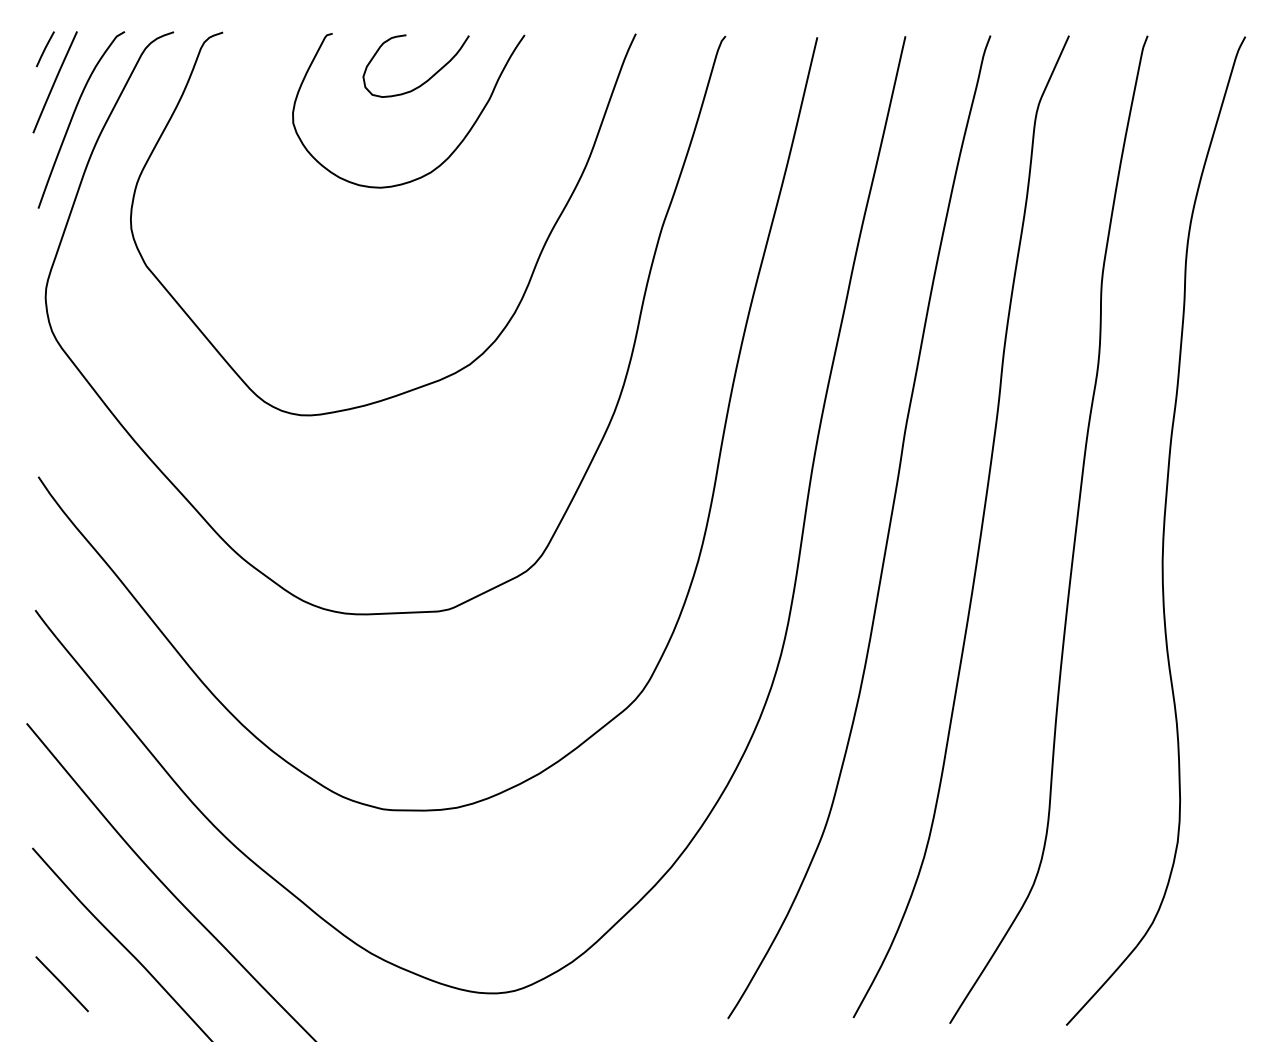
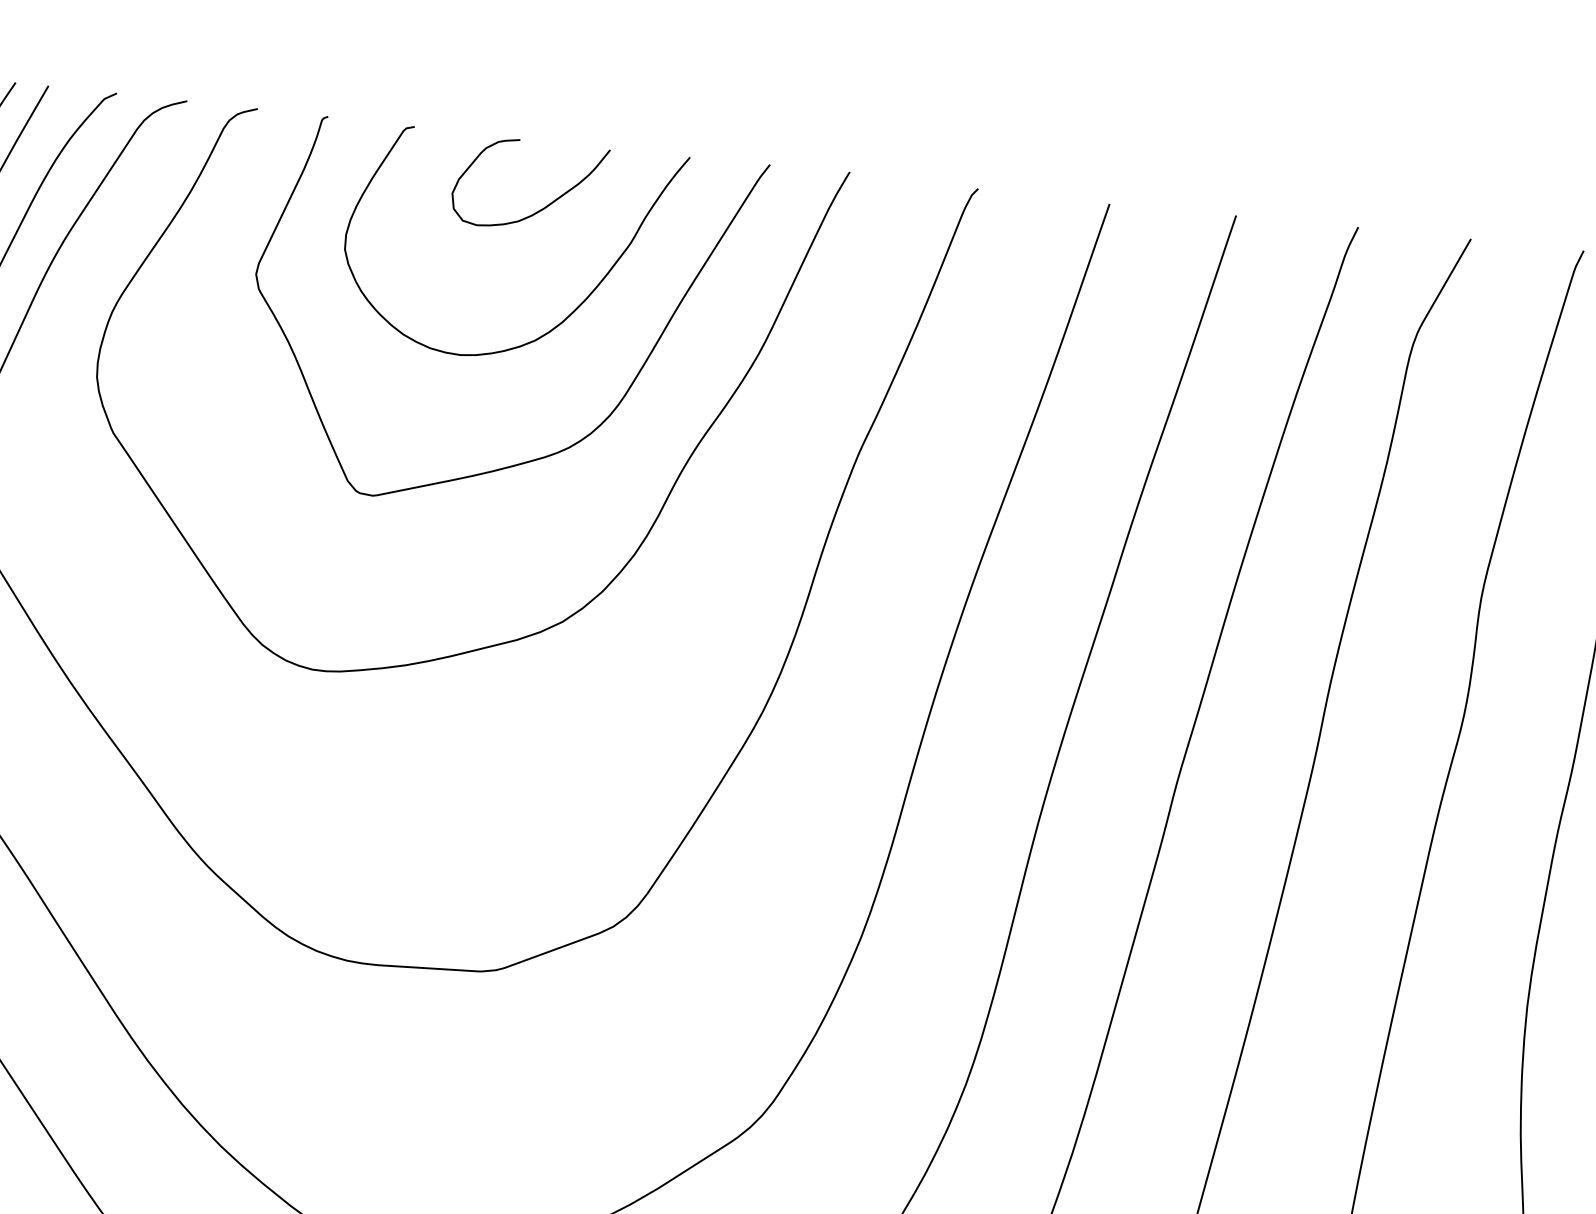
curve: (444, 251) -> (542, 455), added

